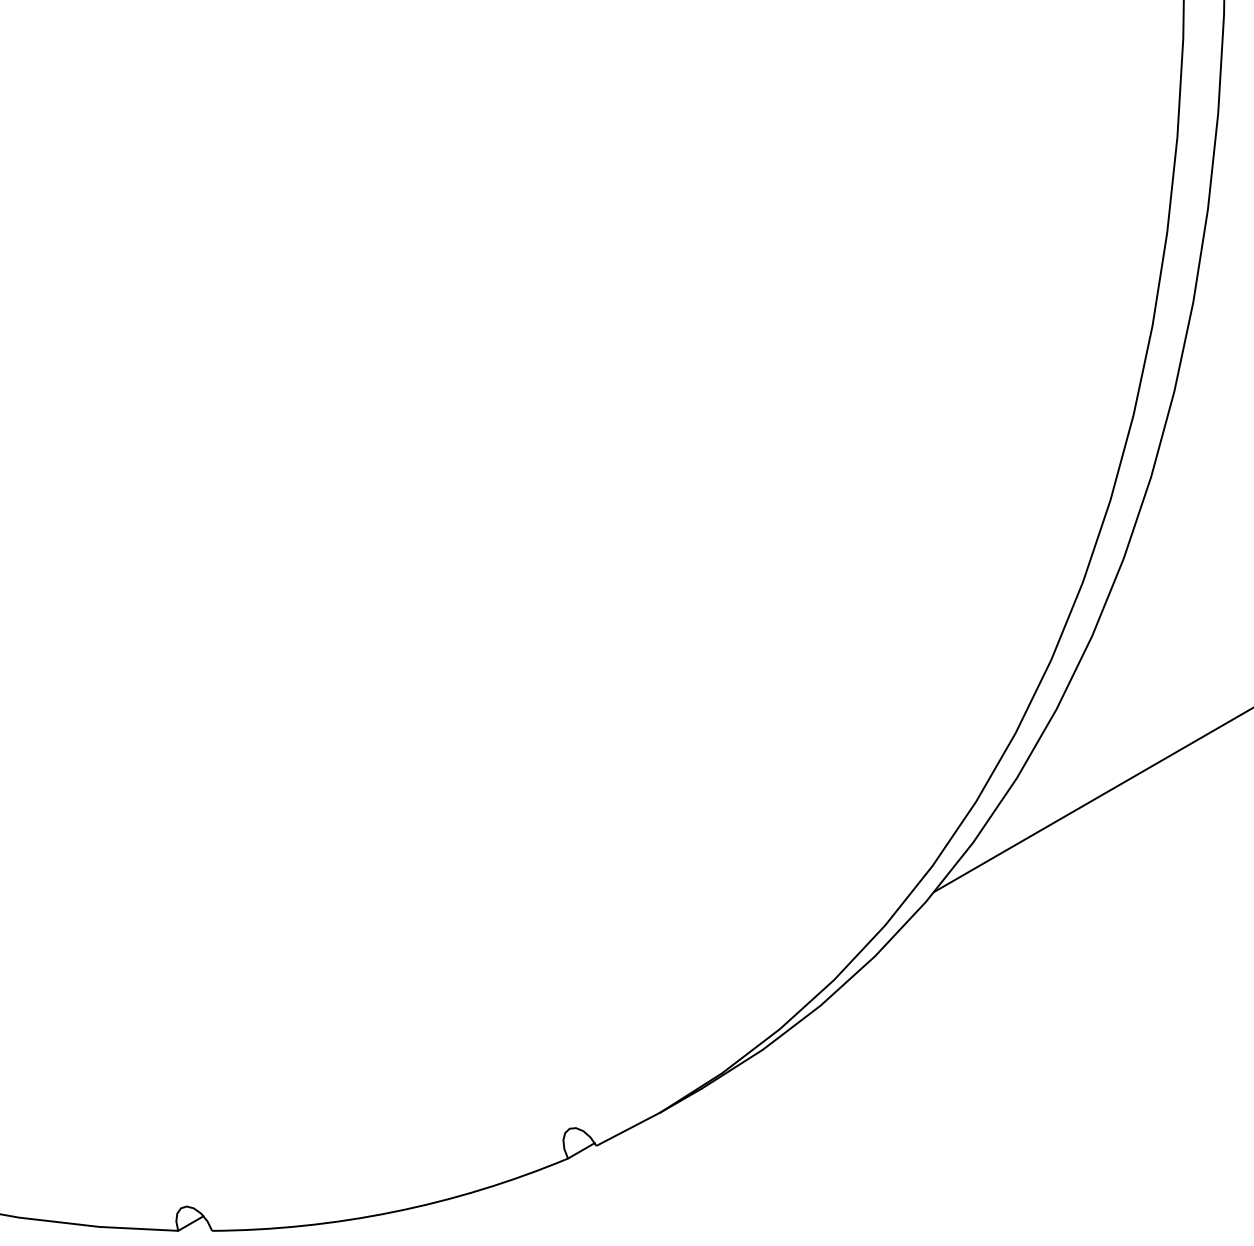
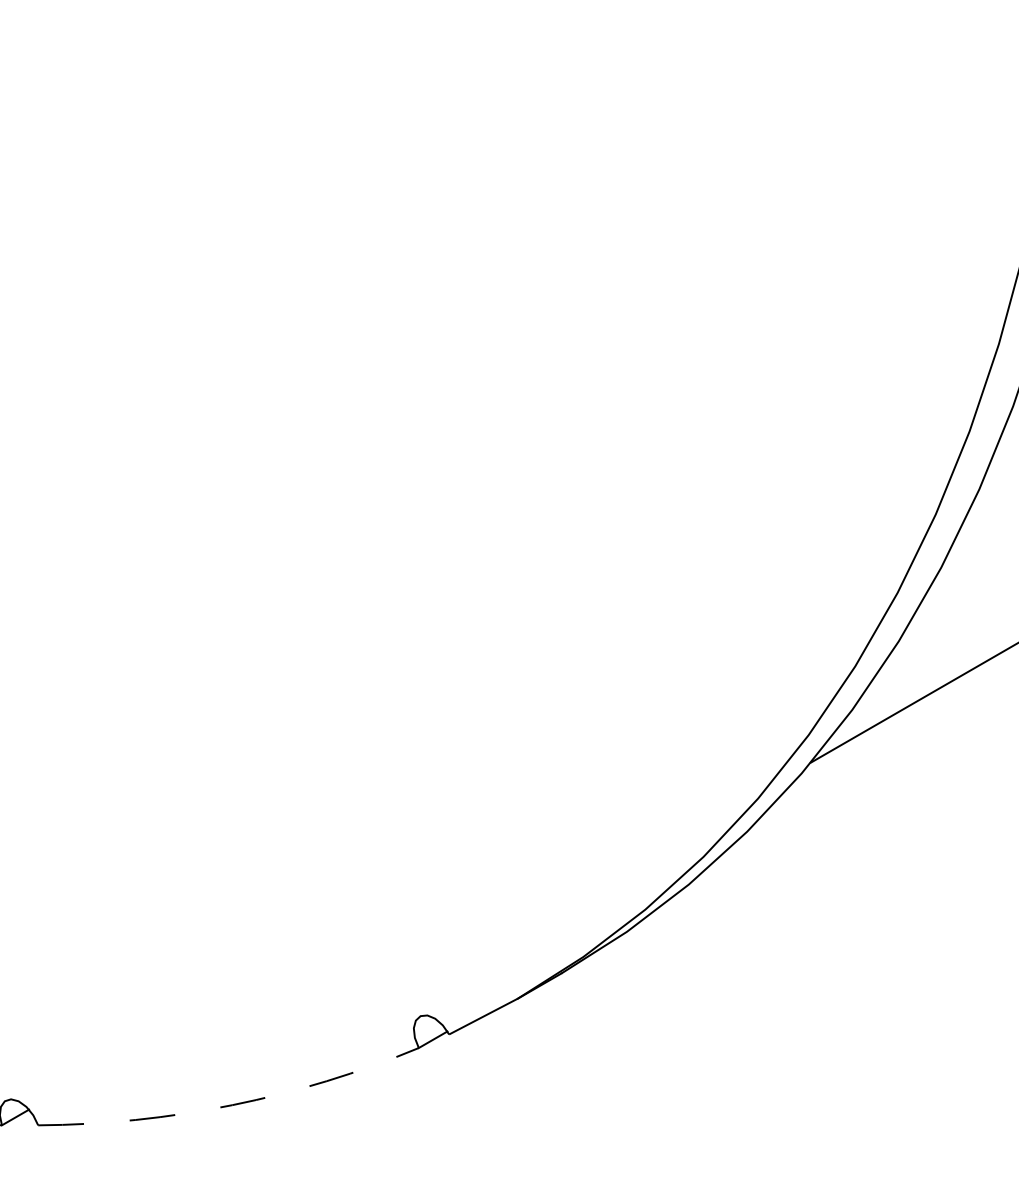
arc: (393, 1212) -> (232, 1105), solid -> dashed

